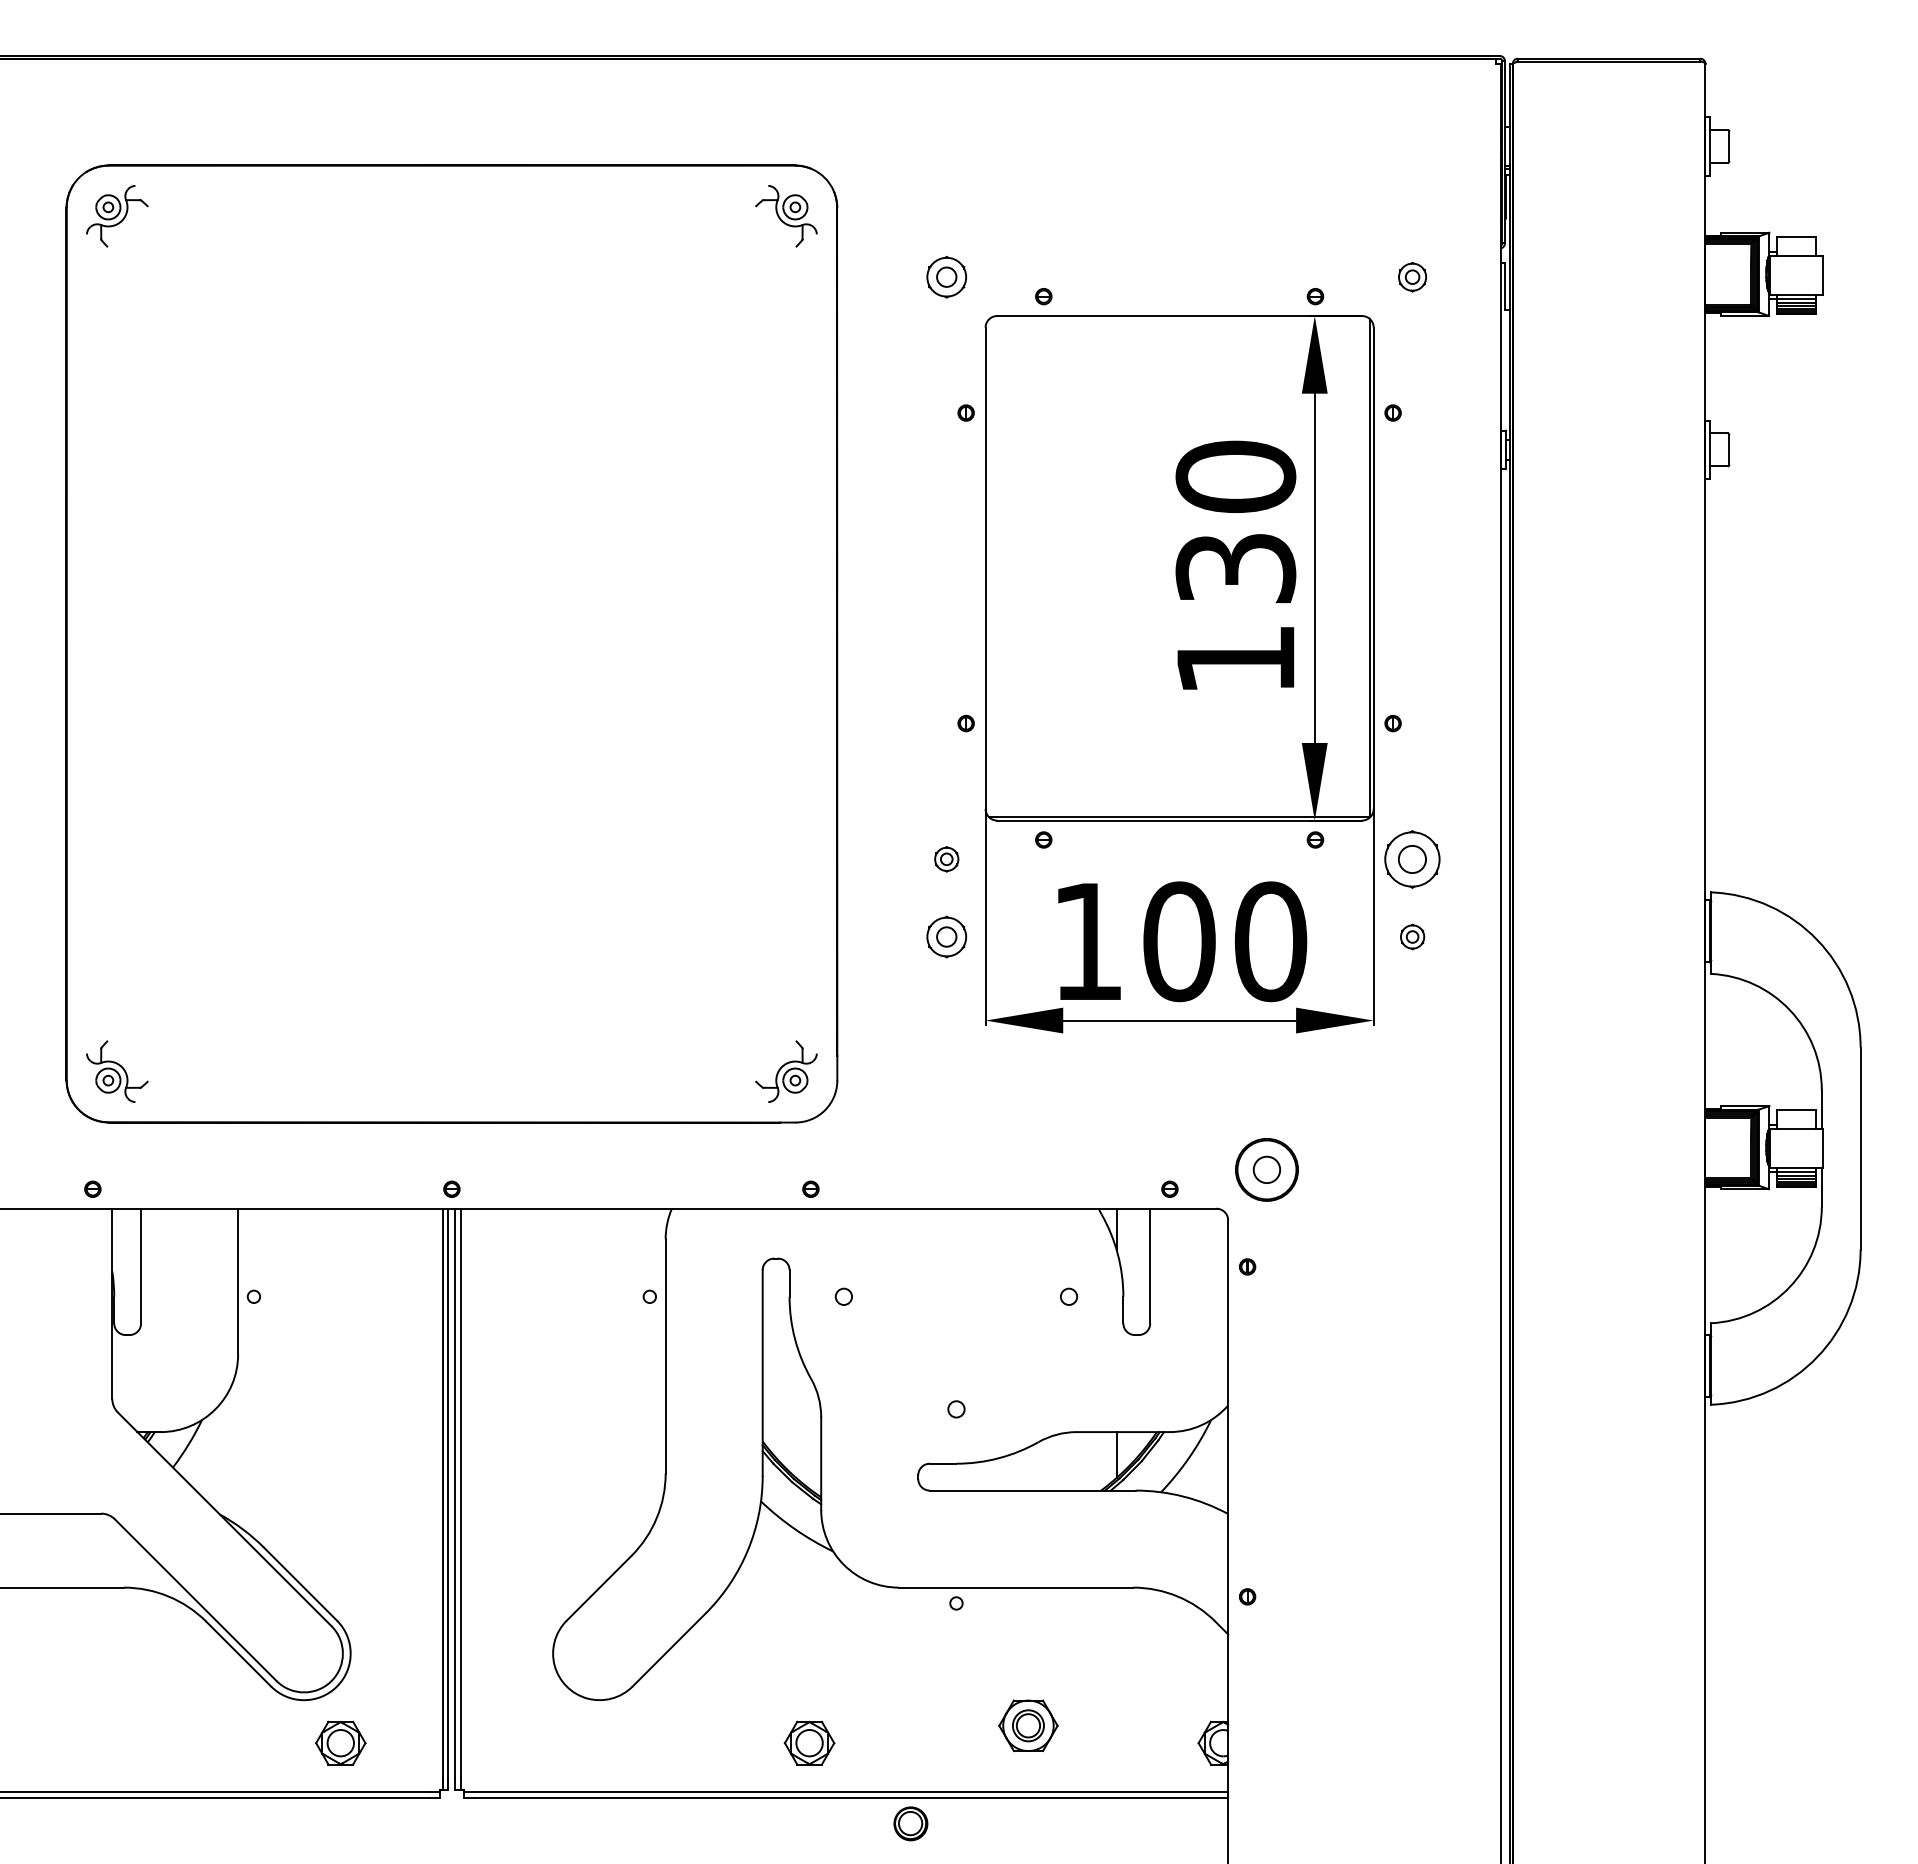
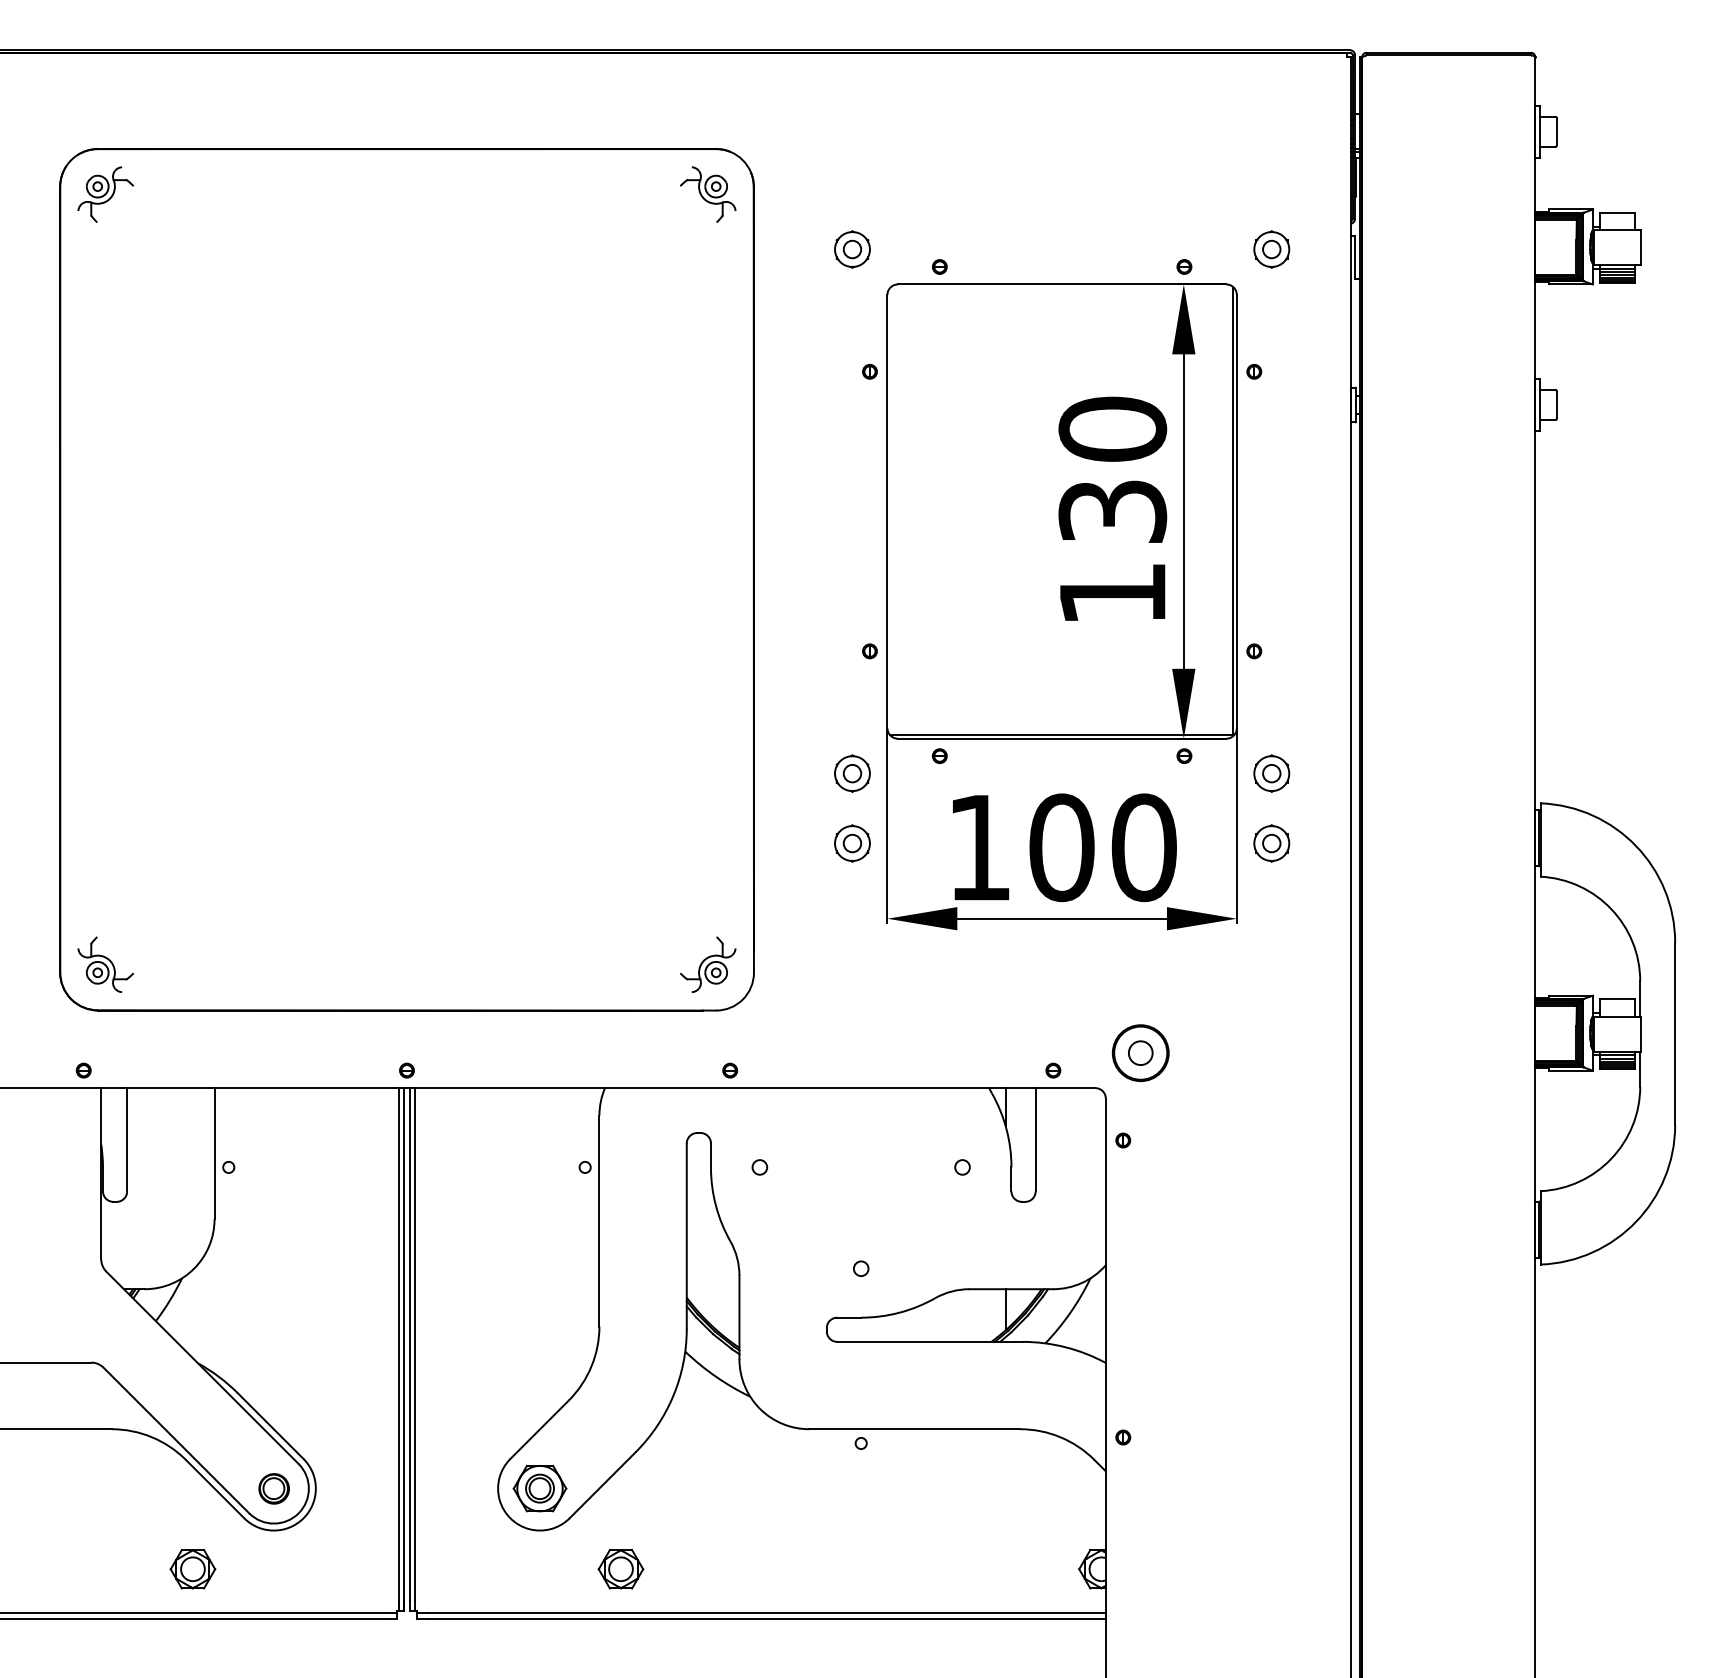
part: (1412, 277) -> (1271, 249), size x1.43
part: (946, 859) -> (852, 773), size x1.67
part: (1412, 859) -> (1271, 773), size x0.71
part: (1412, 936) -> (1271, 843), size x1.67
part: (1027, 1725) -> (539, 1488), moved
part: (340, 1743) -> (192, 1569), moved
part: (809, 1743) -> (620, 1569), moved
part: (910, 1823) -> (273, 1488), moved

